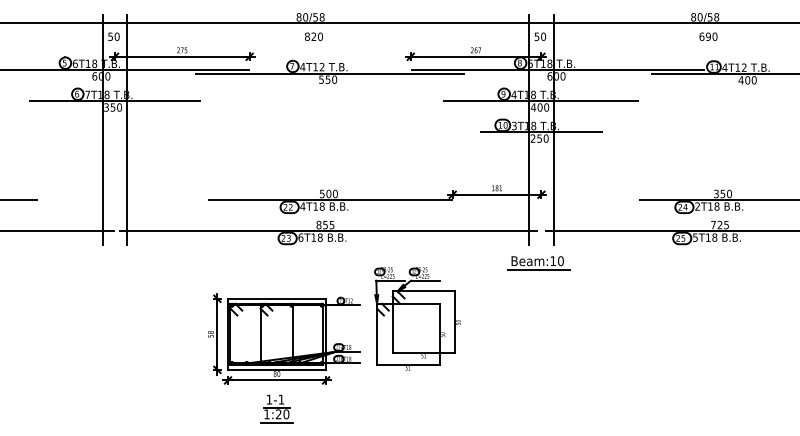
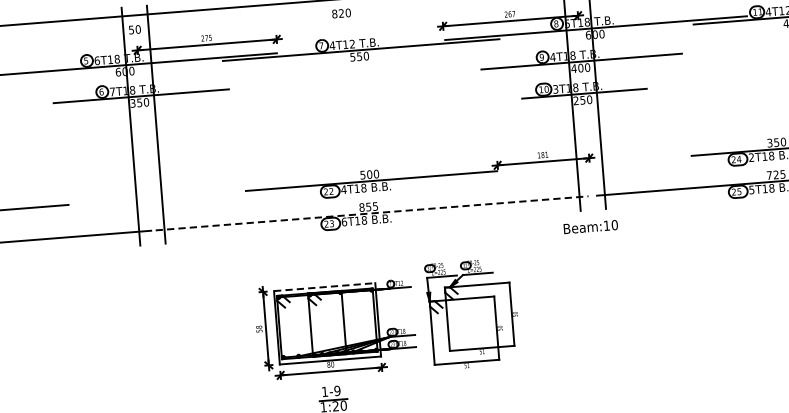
line: (328, 231) -> (372, 213), solid -> dashed
line: (538, 269) -> (592, 235), removed
line: (277, 298) -> (325, 286), solid -> dashed
part: (417, 318) -> (472, 313), moved
text: (281, 399) -> (337, 390), 1-1 -> 1-9

